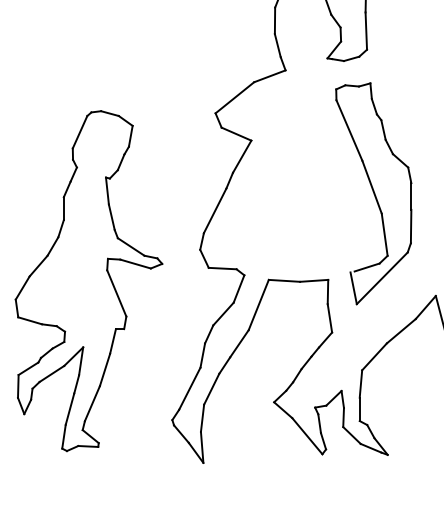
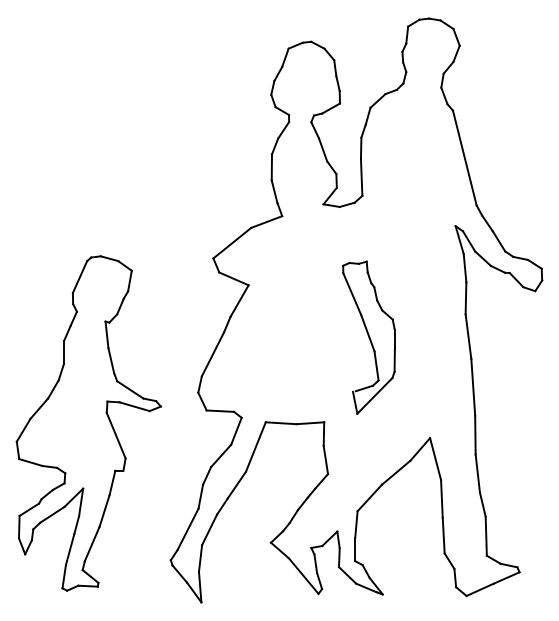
part: (373, 193) -> (368, 337), size x0.7

